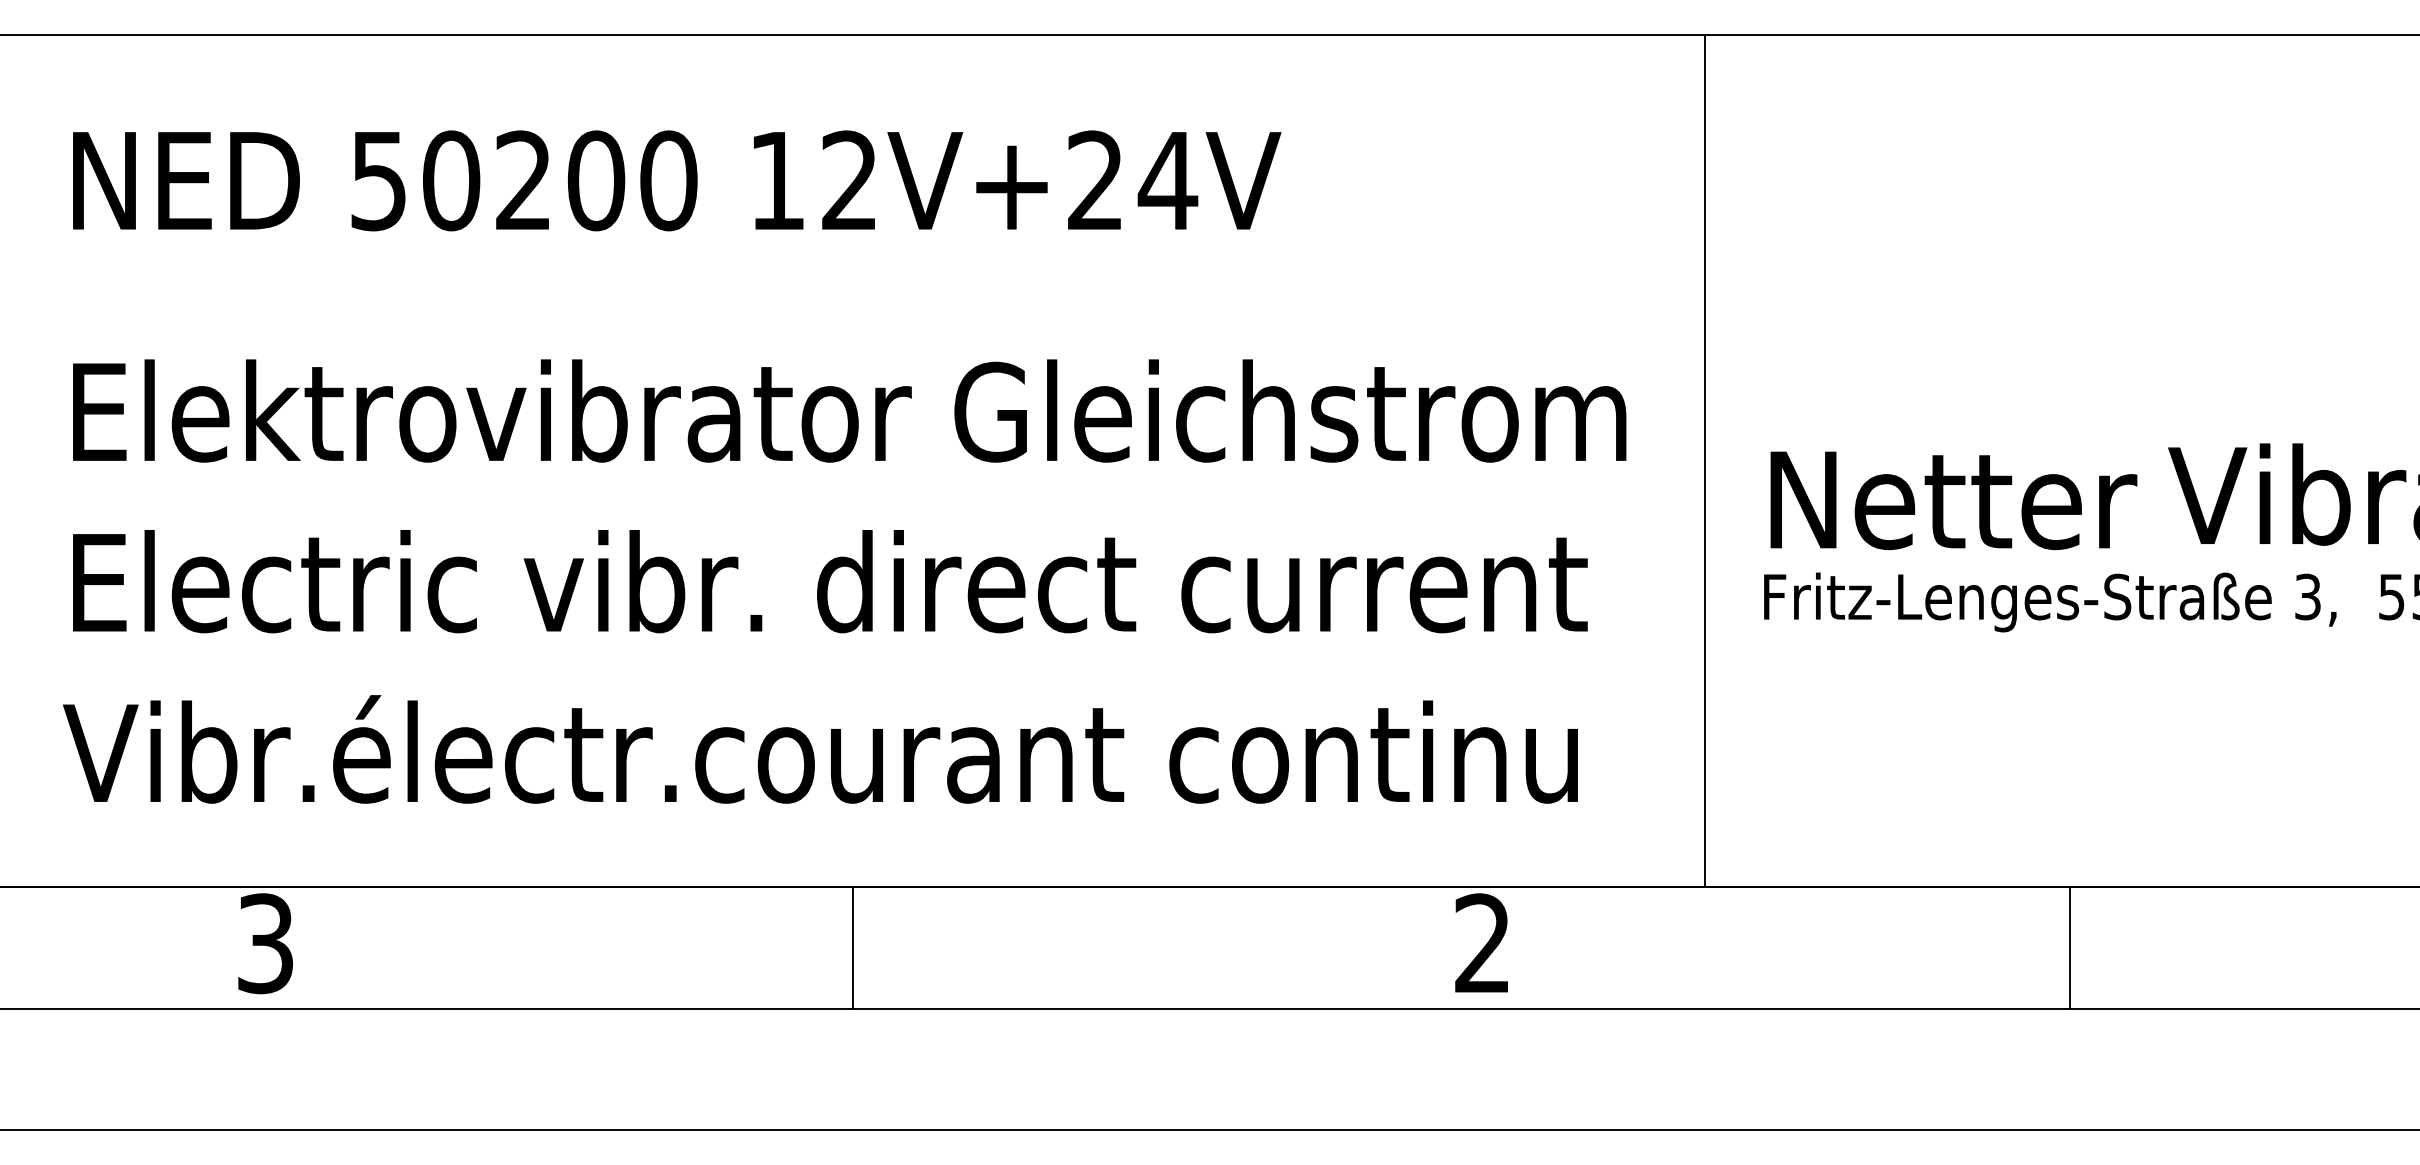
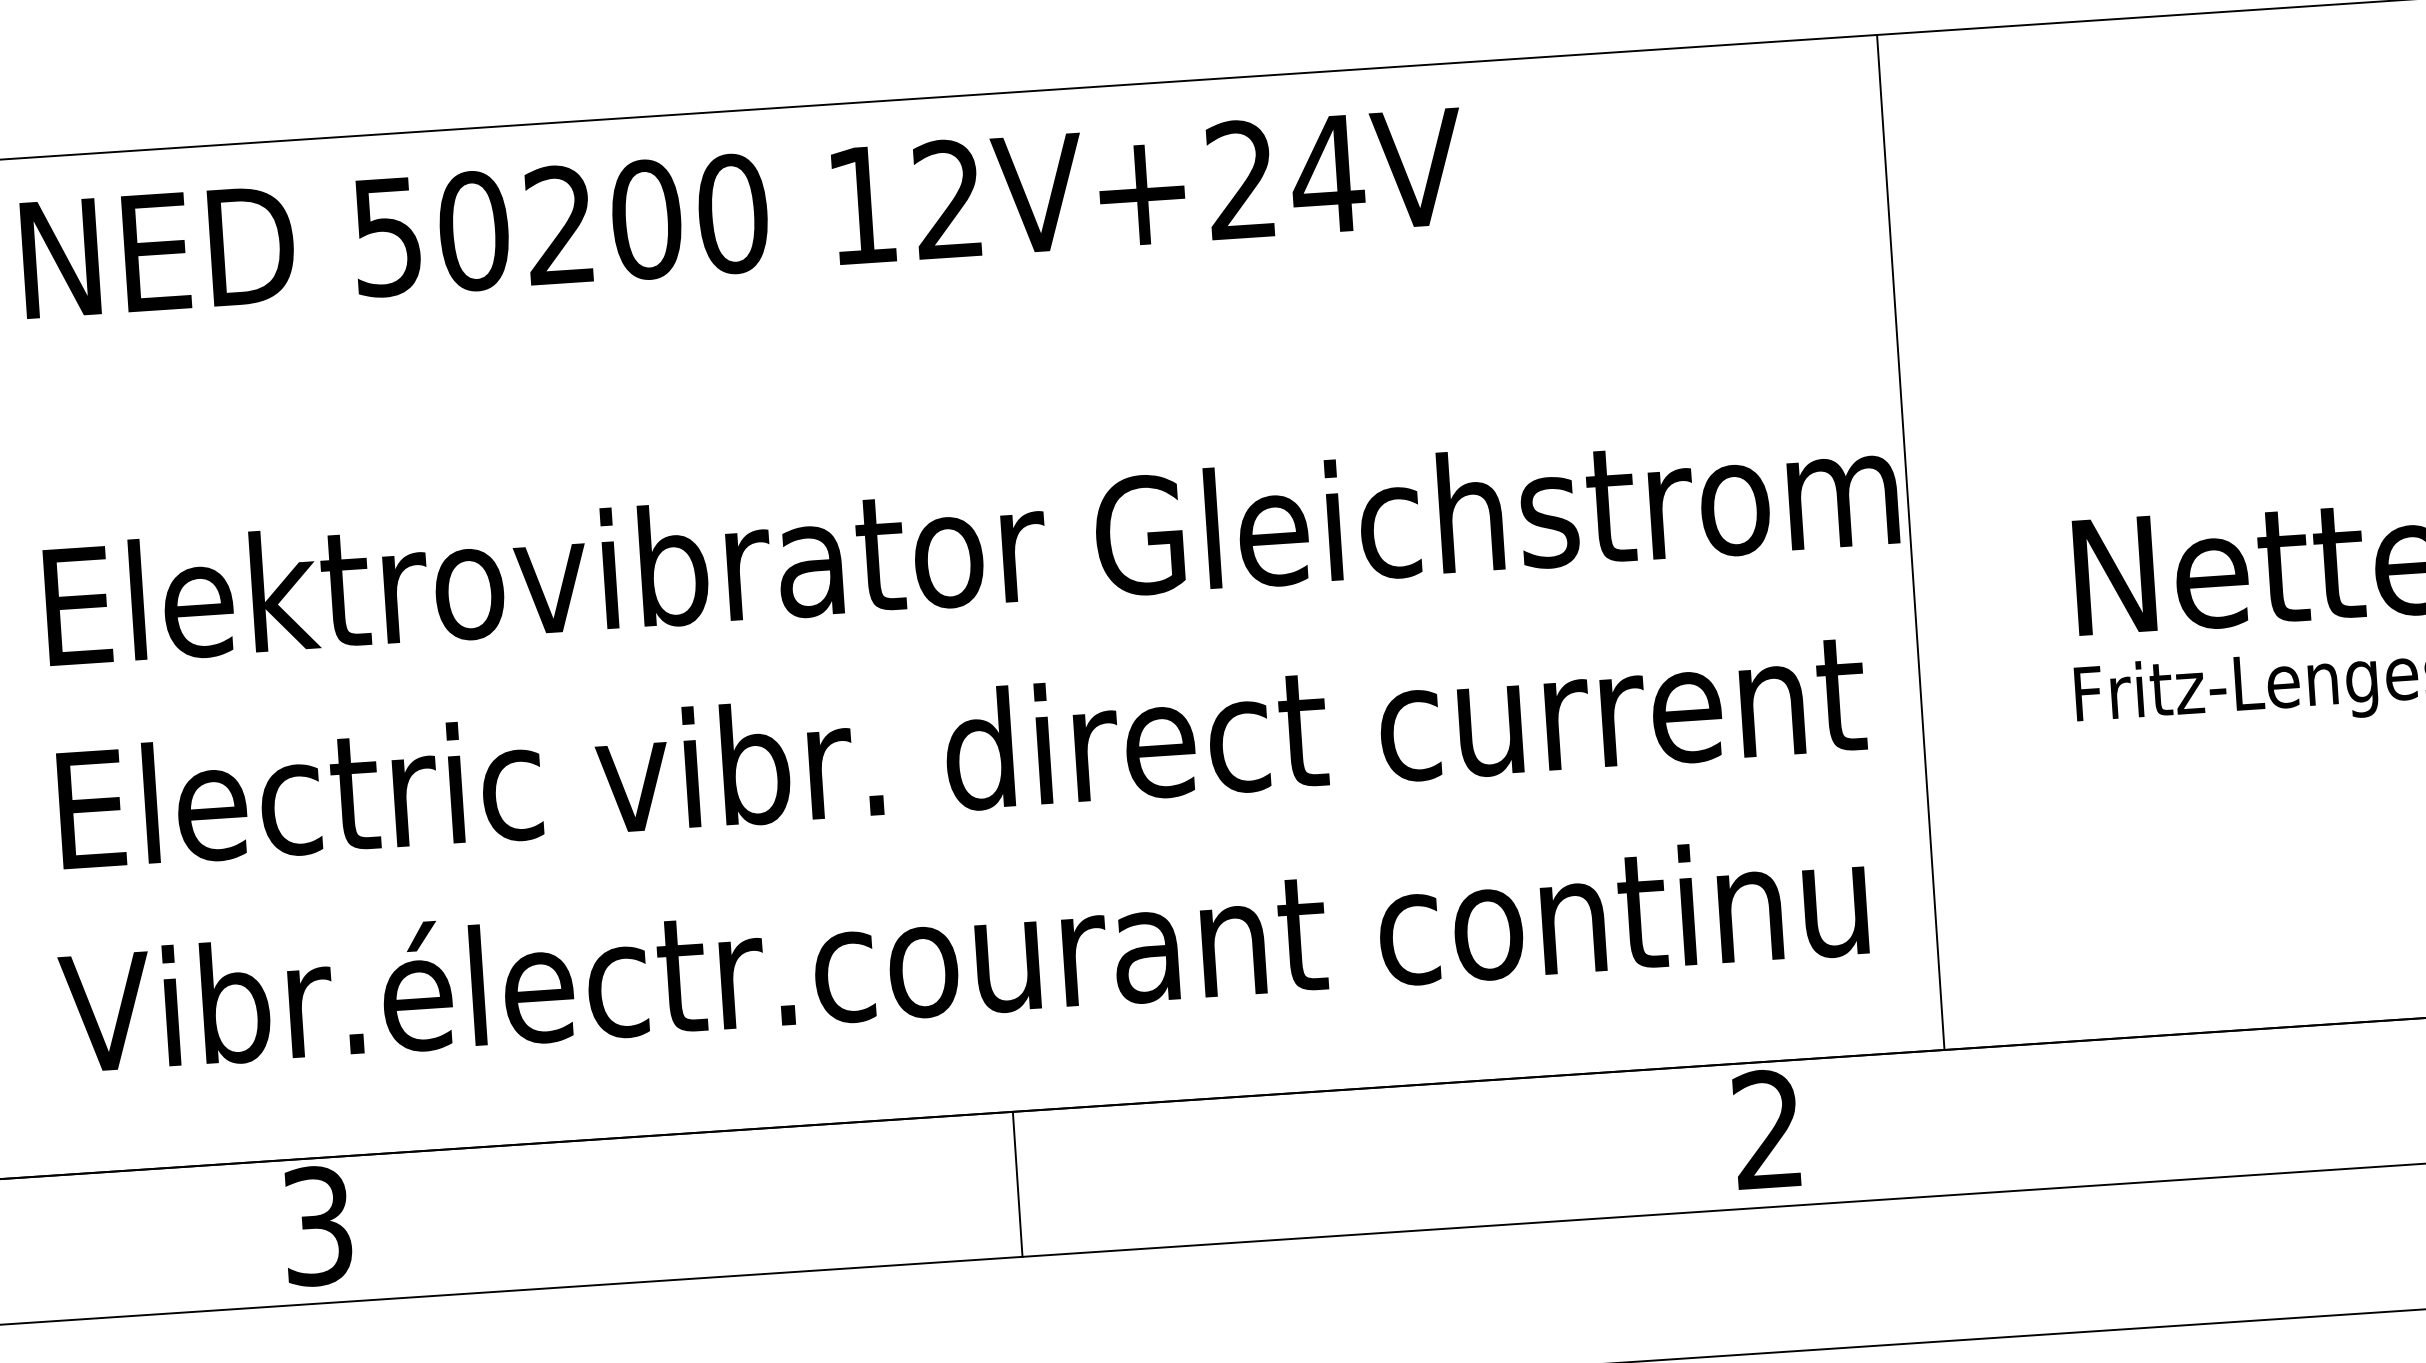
text: (677, 180) -> (743, 212), moved
line: (1704, 460) -> (1910, 542), moved

